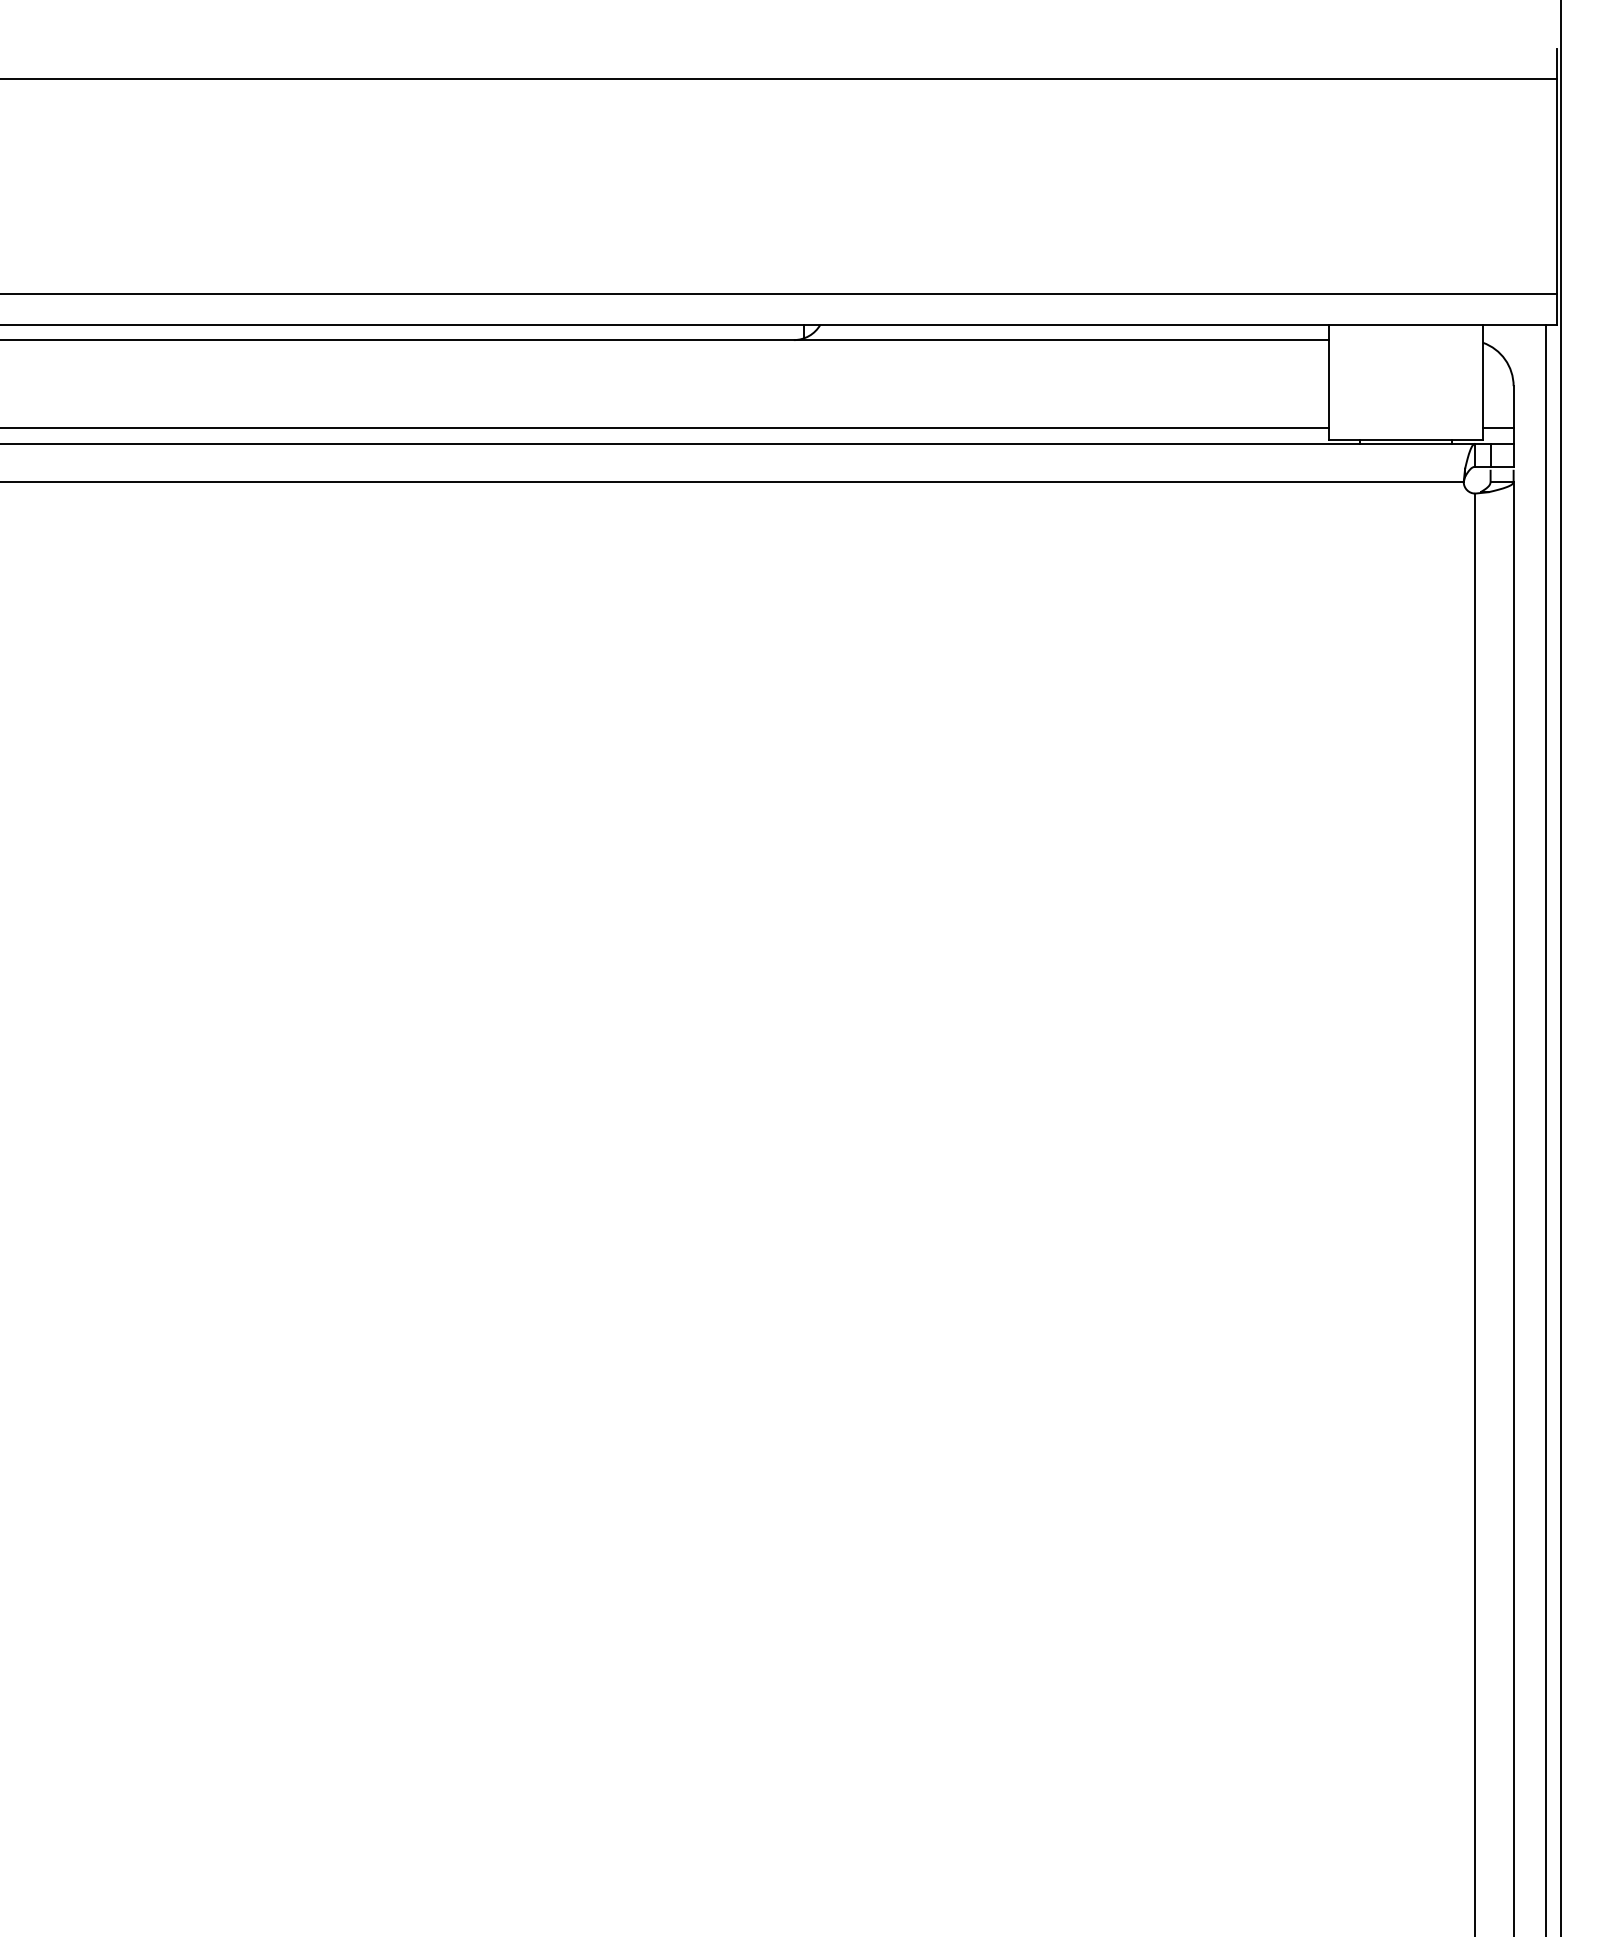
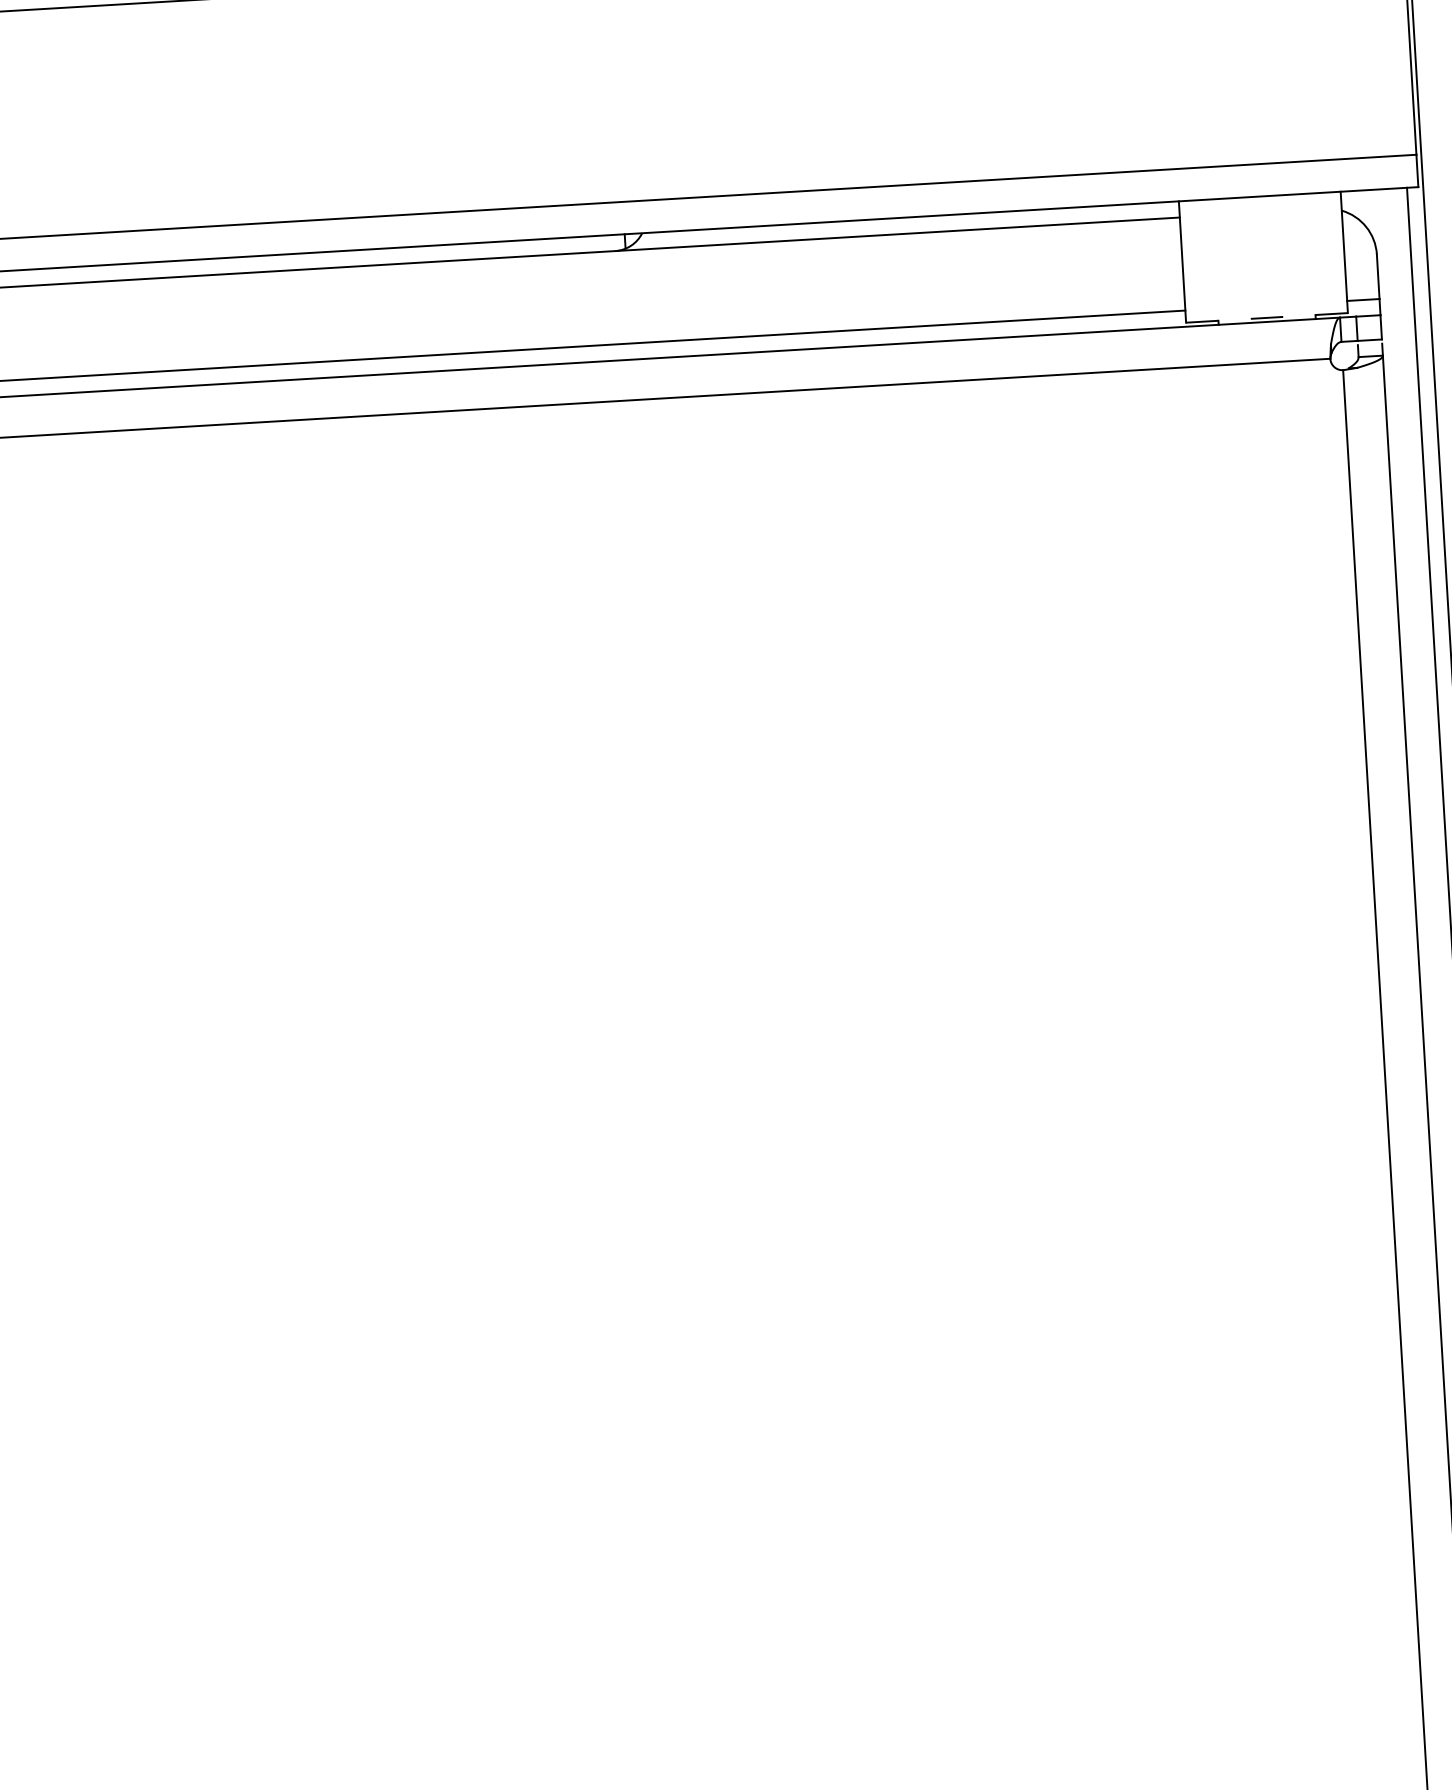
line: (1406, 439) -> (1267, 317), solid -> dashed

